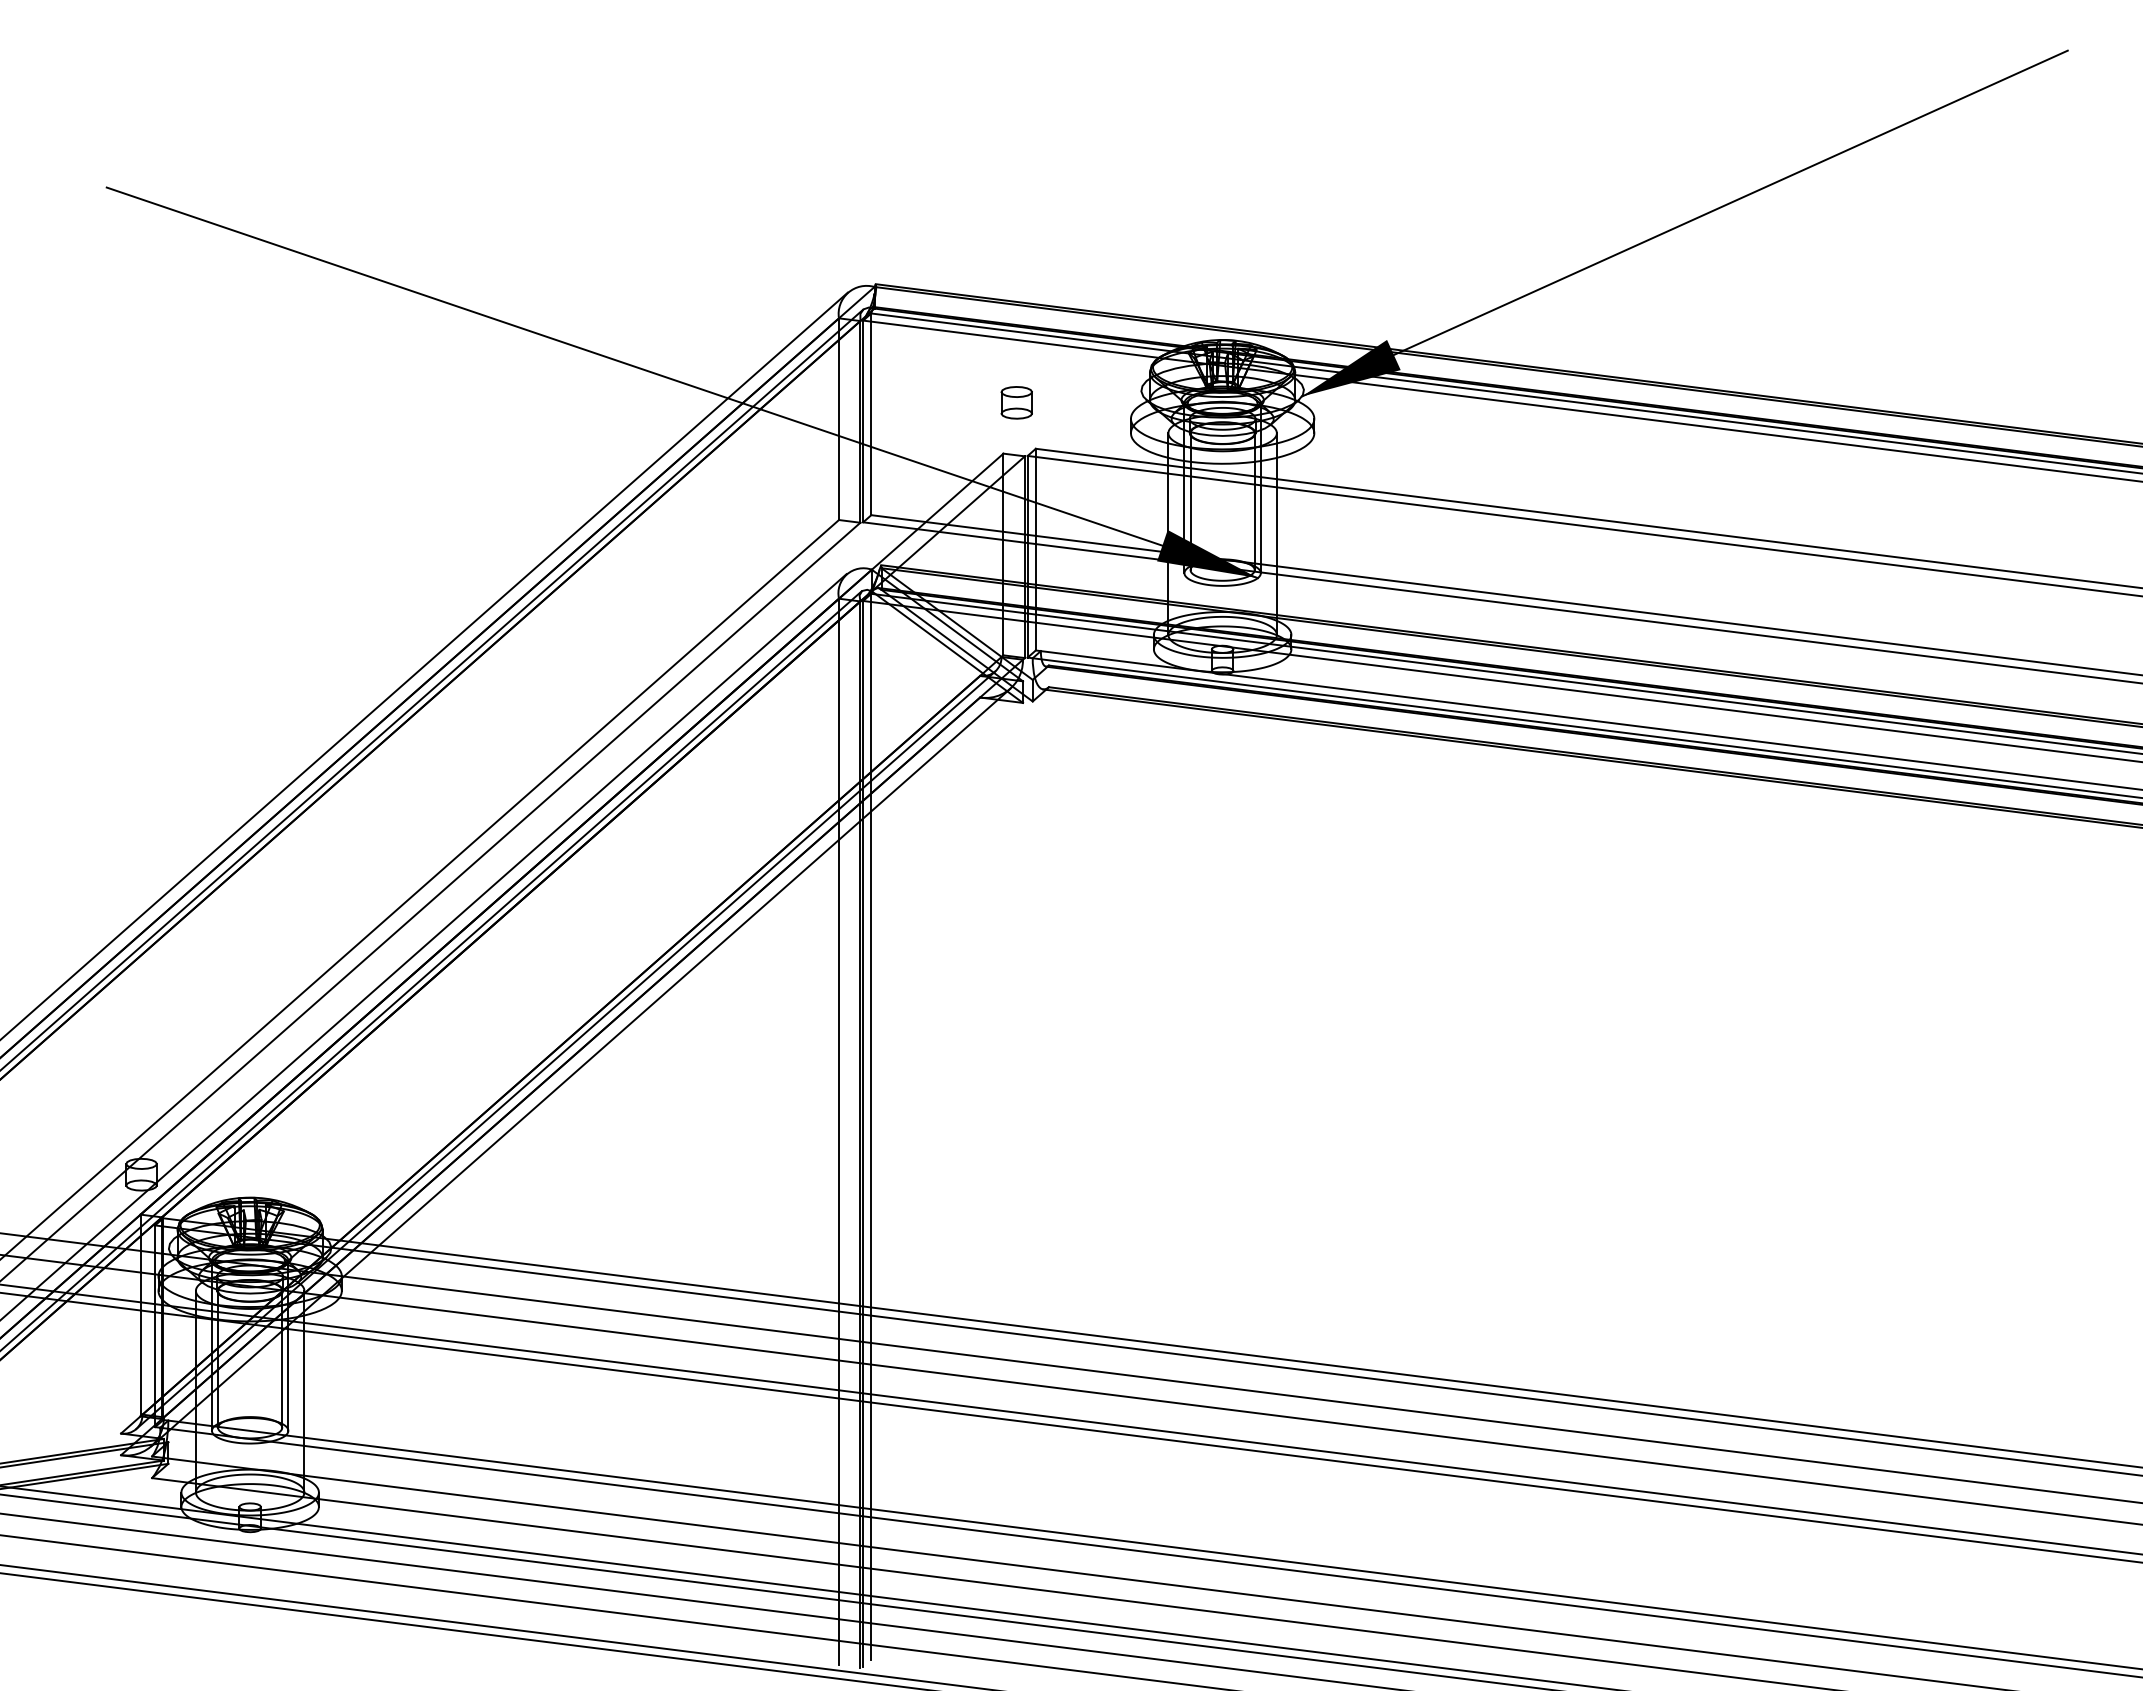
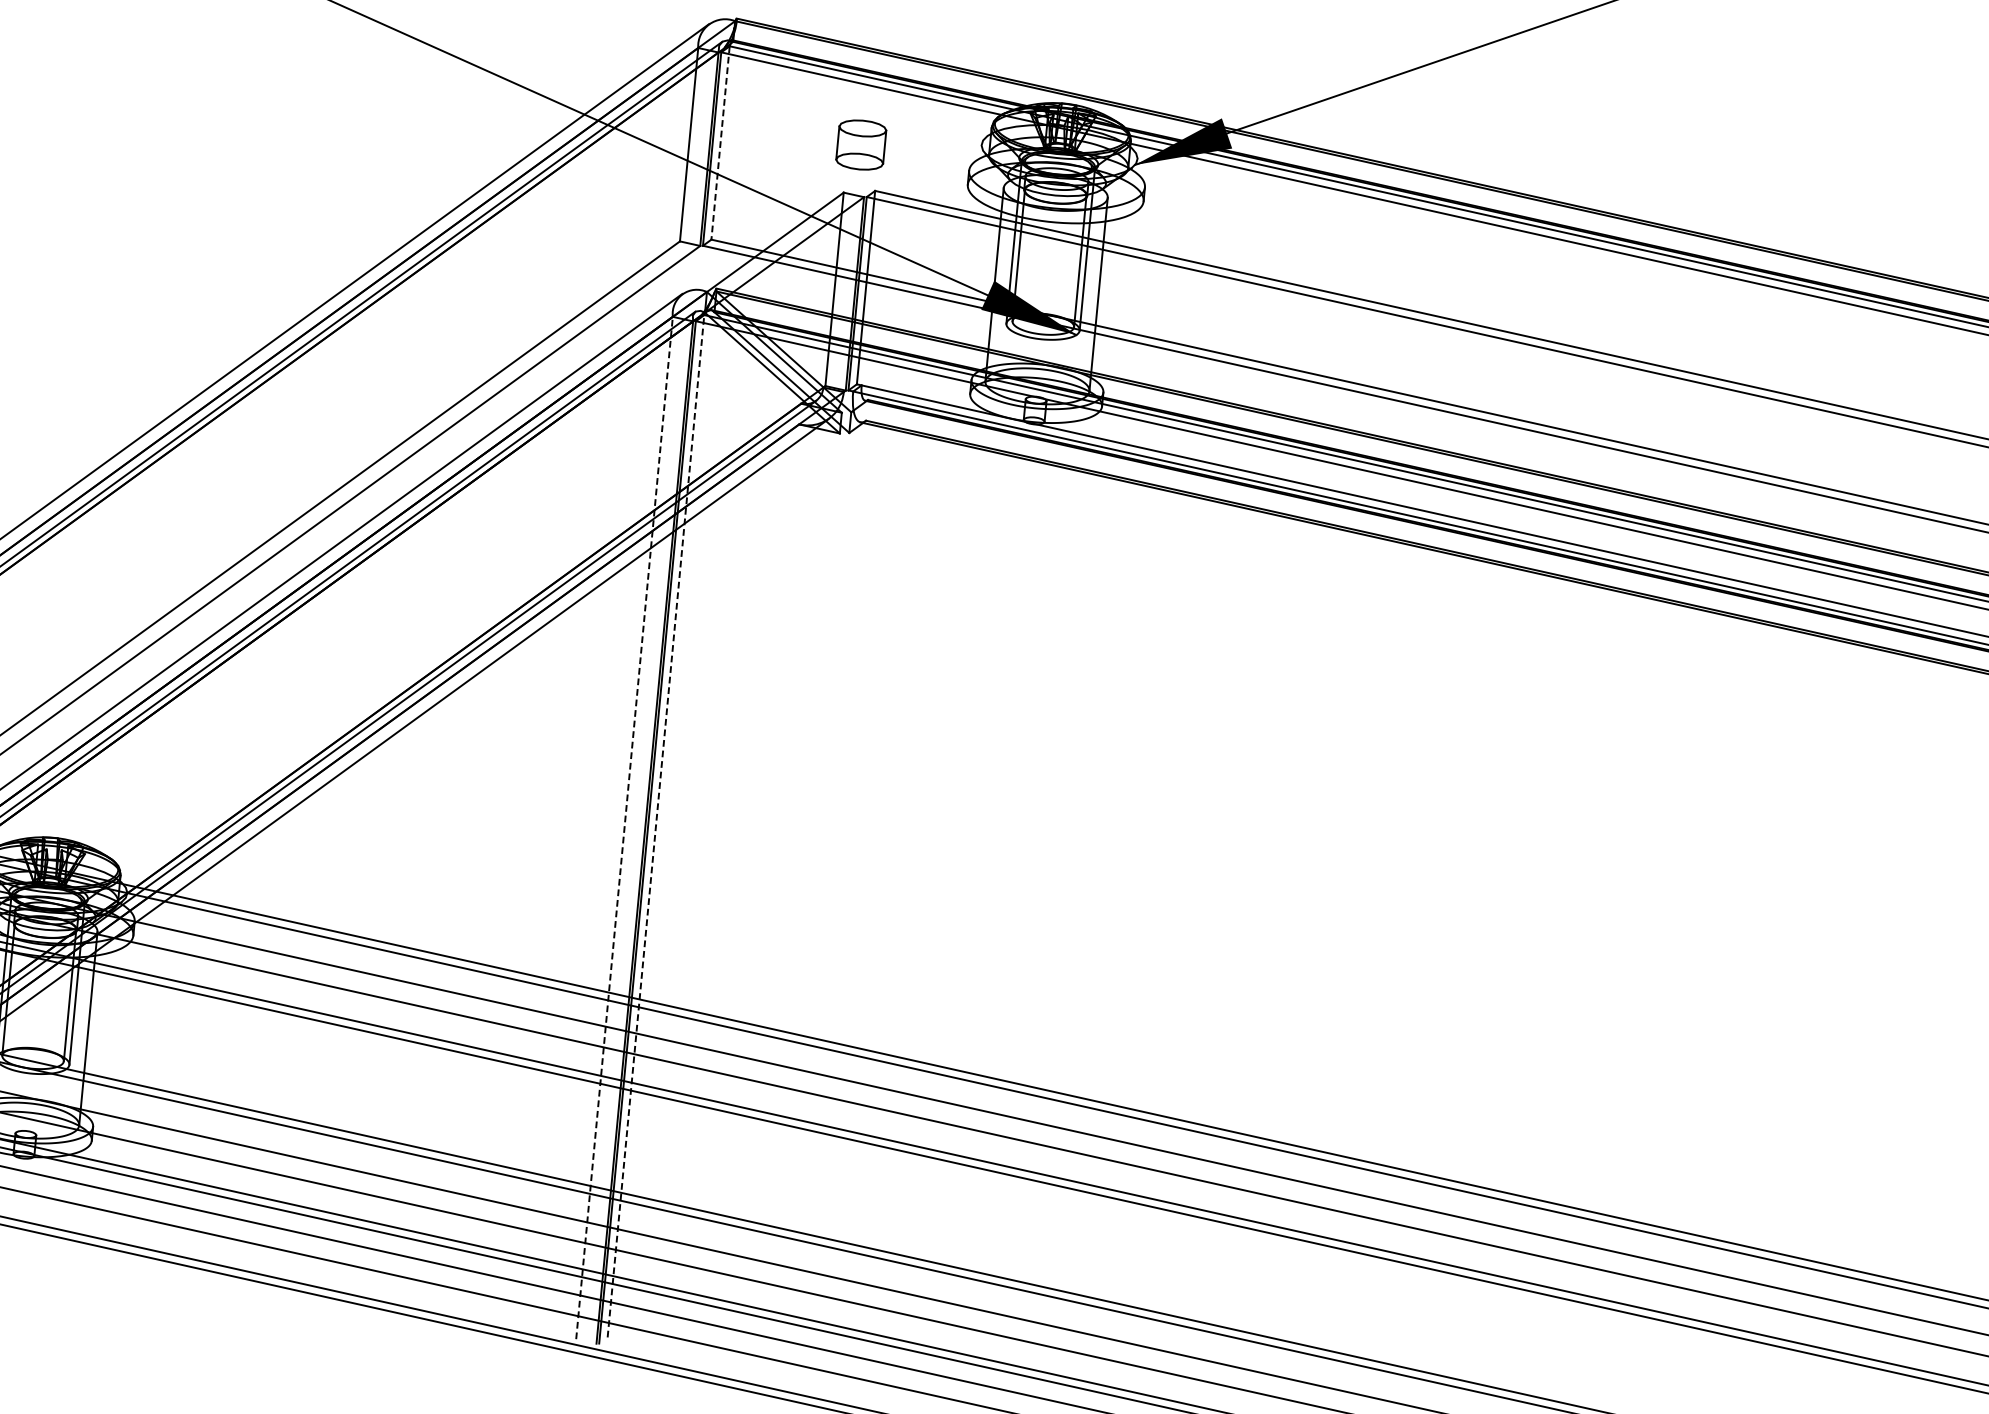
part: (1016, 402) -> (860, 144), size x1.6
line: (871, 414) -> (720, 143), solid -> dashed
line: (871, 1126) -> (656, 825), solid -> dashed
line: (838, 1131) -> (624, 827), solid -> dashed

